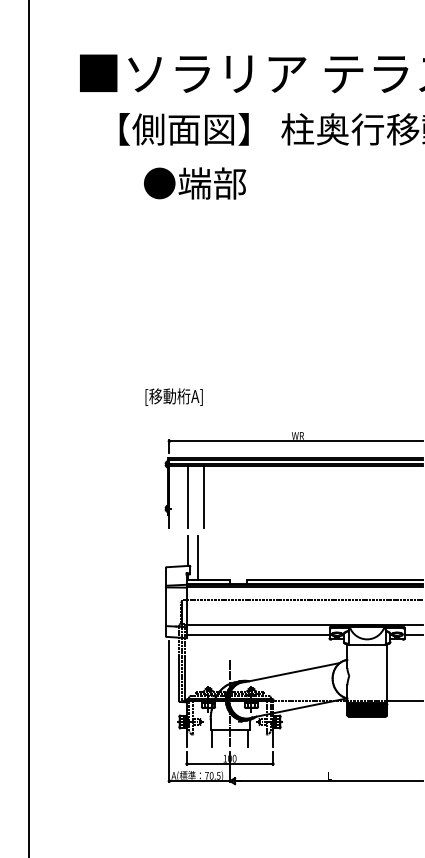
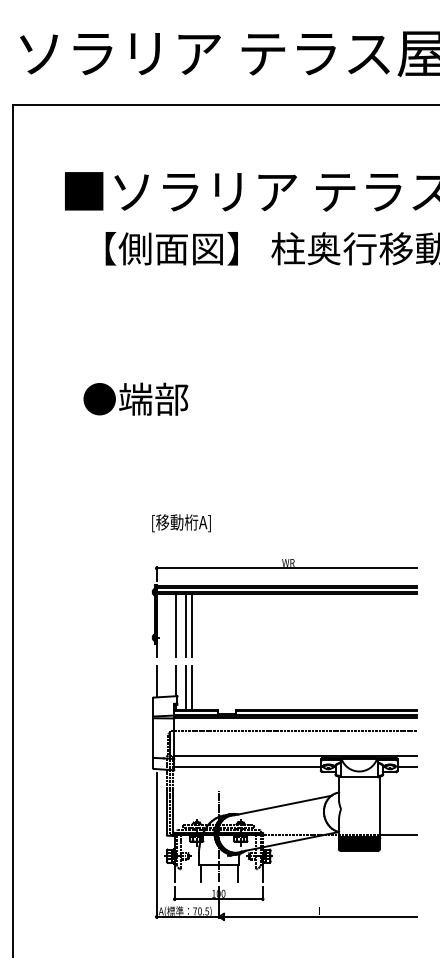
text: (194, 182) -> (135, 398), moved
text: (174, 397) -> (181, 523), moved
line: (197, 495) -> (185, 624), added
line: (169, 551) -> (156, 681), added
line: (203, 557) -> (191, 687), added

